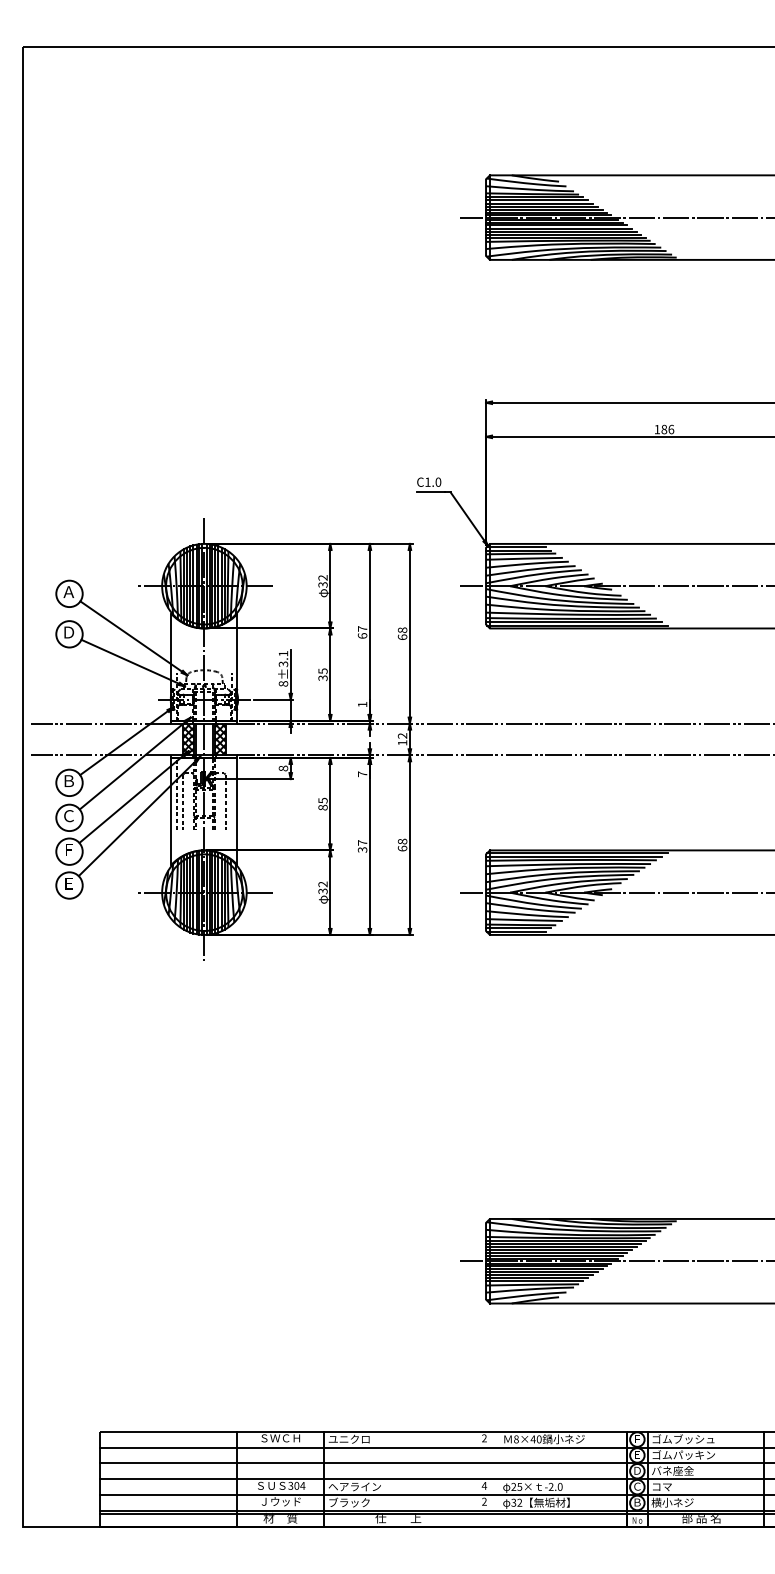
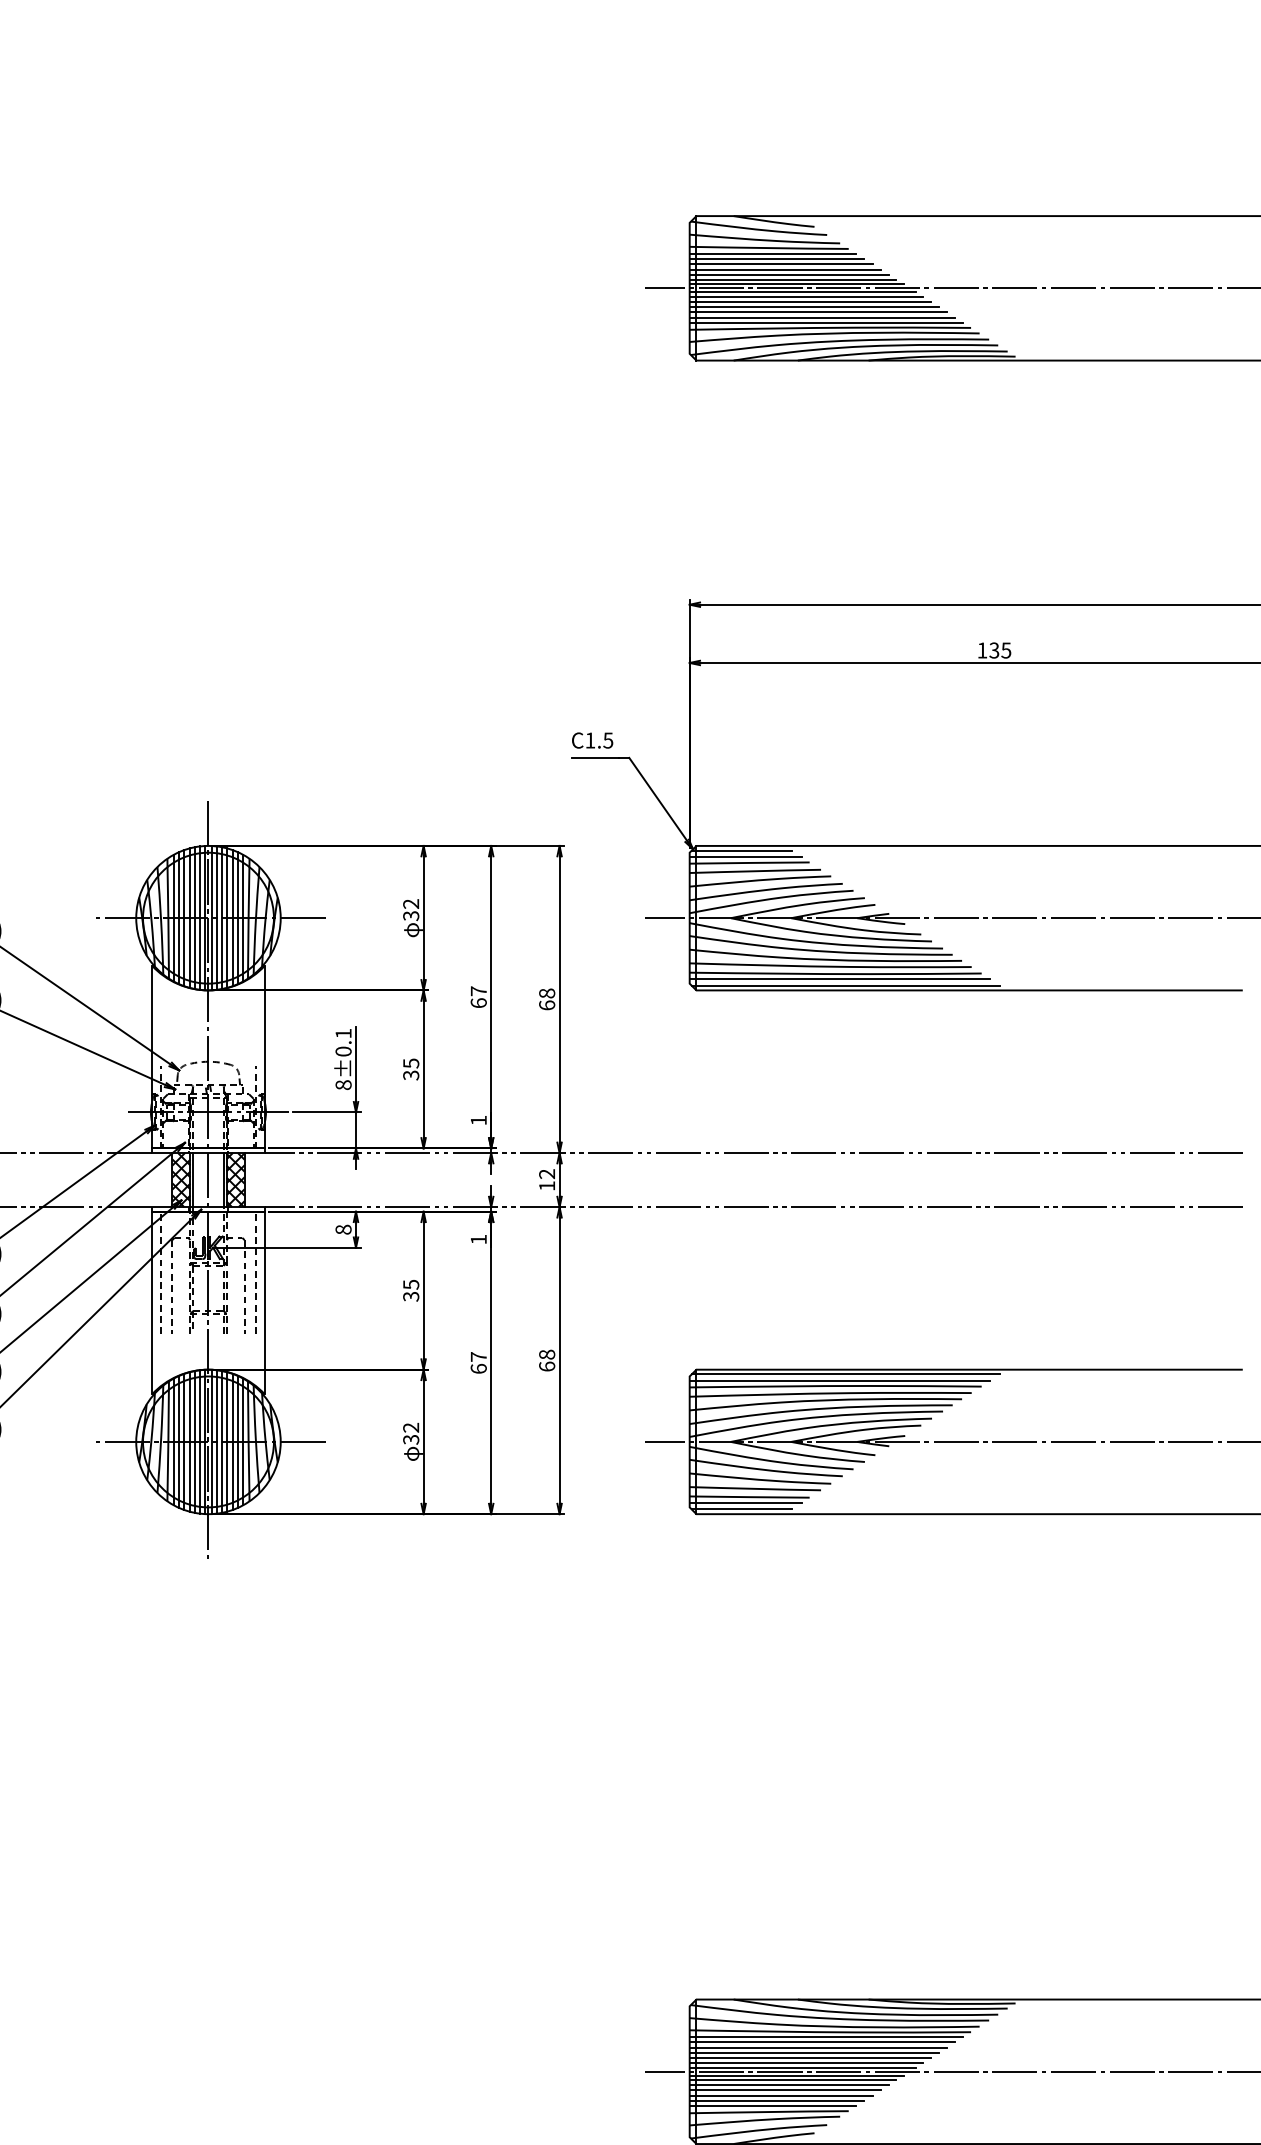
text: (667, 429) -> (999, 650), 186 -> 135
text: (438, 481) -> (608, 739), C1.0 -> C1.5
text: (283, 664) -> (343, 1051), 8±3.1 -> 8±0.1
text: (362, 774) -> (478, 1239), 7 -> 1
line: (232, 793) -> (256, 1272), added
text: (322, 807) -> (410, 1296), 85 -> 35
text: (362, 849) -> (478, 1368), 37 -> 67

